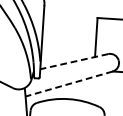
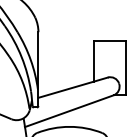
line: (73, 61) -> (72, 87), dashed -> solid
line: (68, 84) -> (68, 111), dashed -> solid

